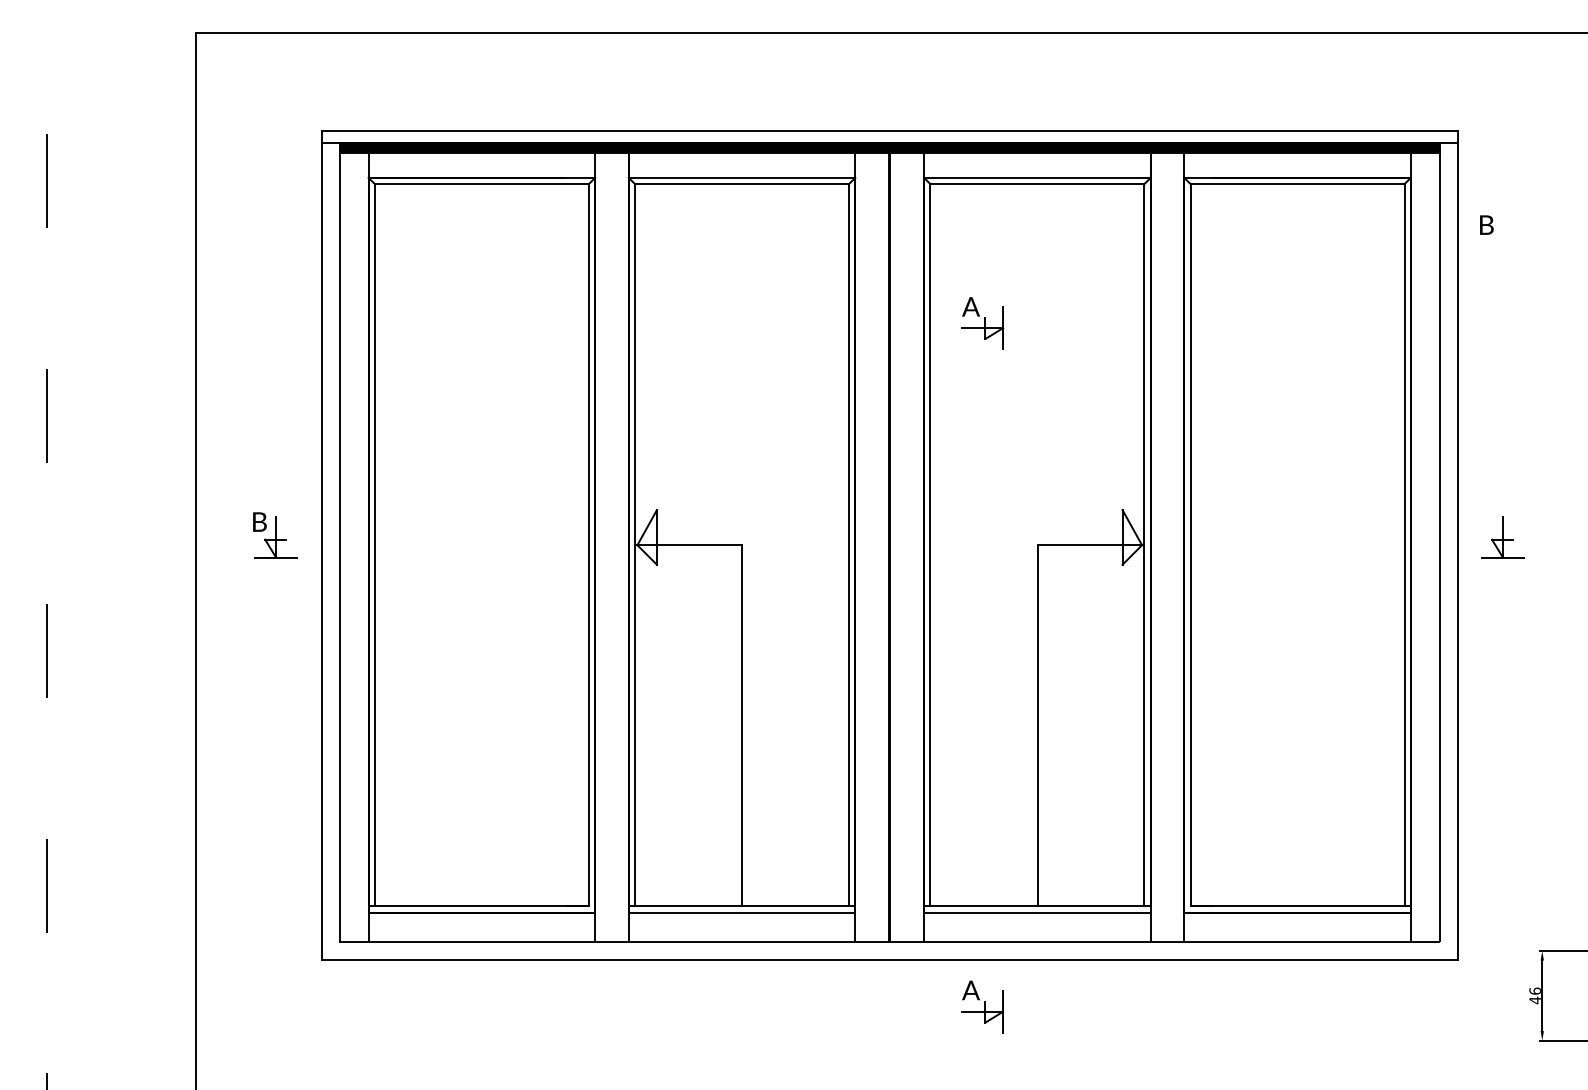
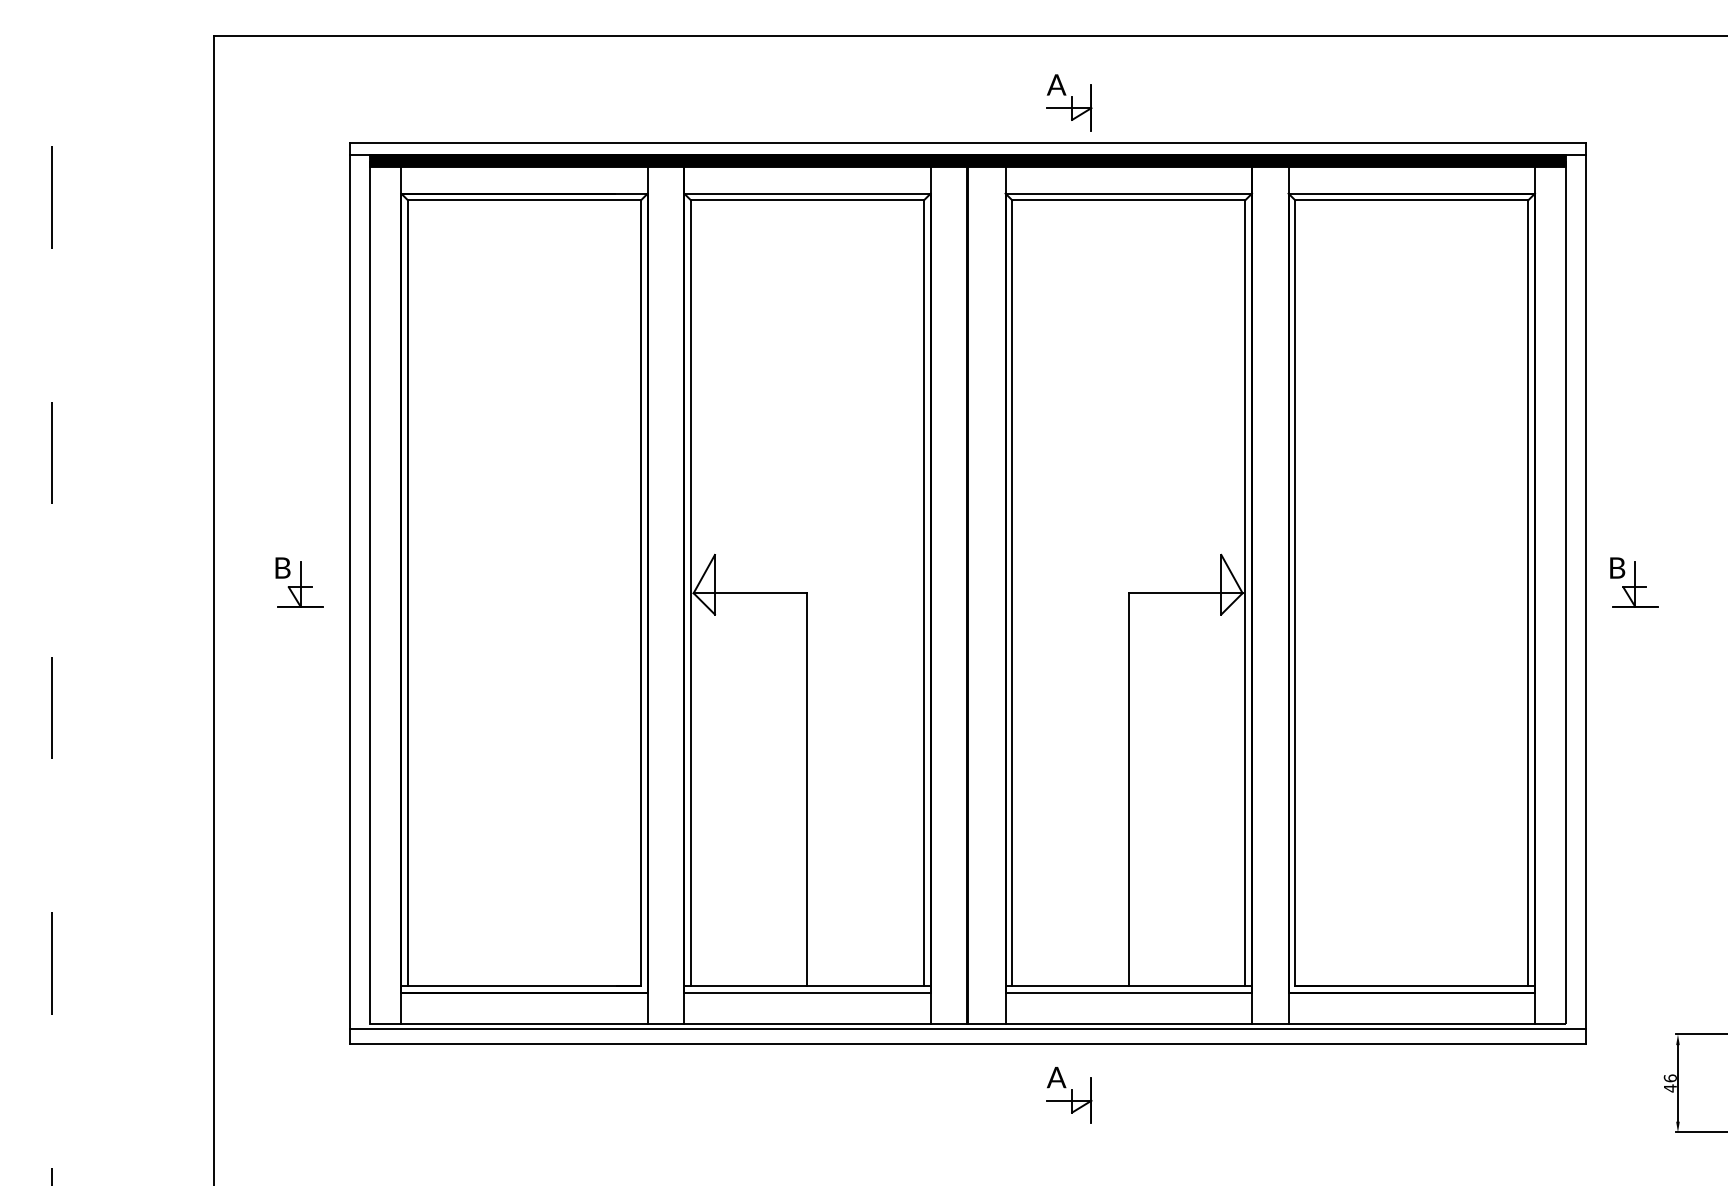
text: (1486, 224) -> (1617, 567), moved
part: (982, 322) -> (1069, 102), moved
line: (890, 946) -> (968, 1029), added

